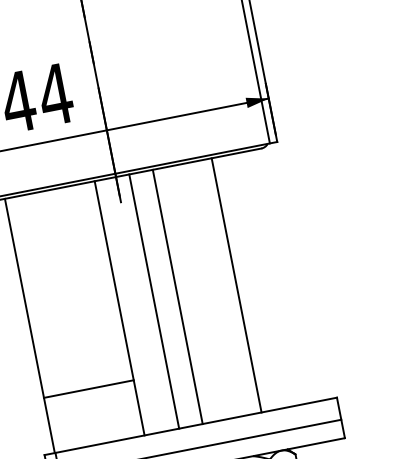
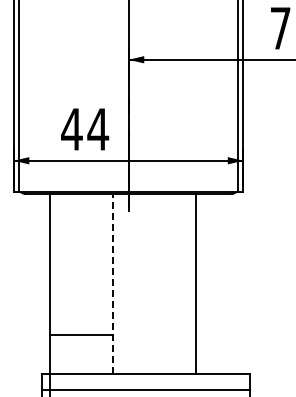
line: (177, 296) -> (154, 283), removed
line: (153, 300) -> (137, 283), removed
line: (119, 307) -> (113, 283), solid -> dashed

